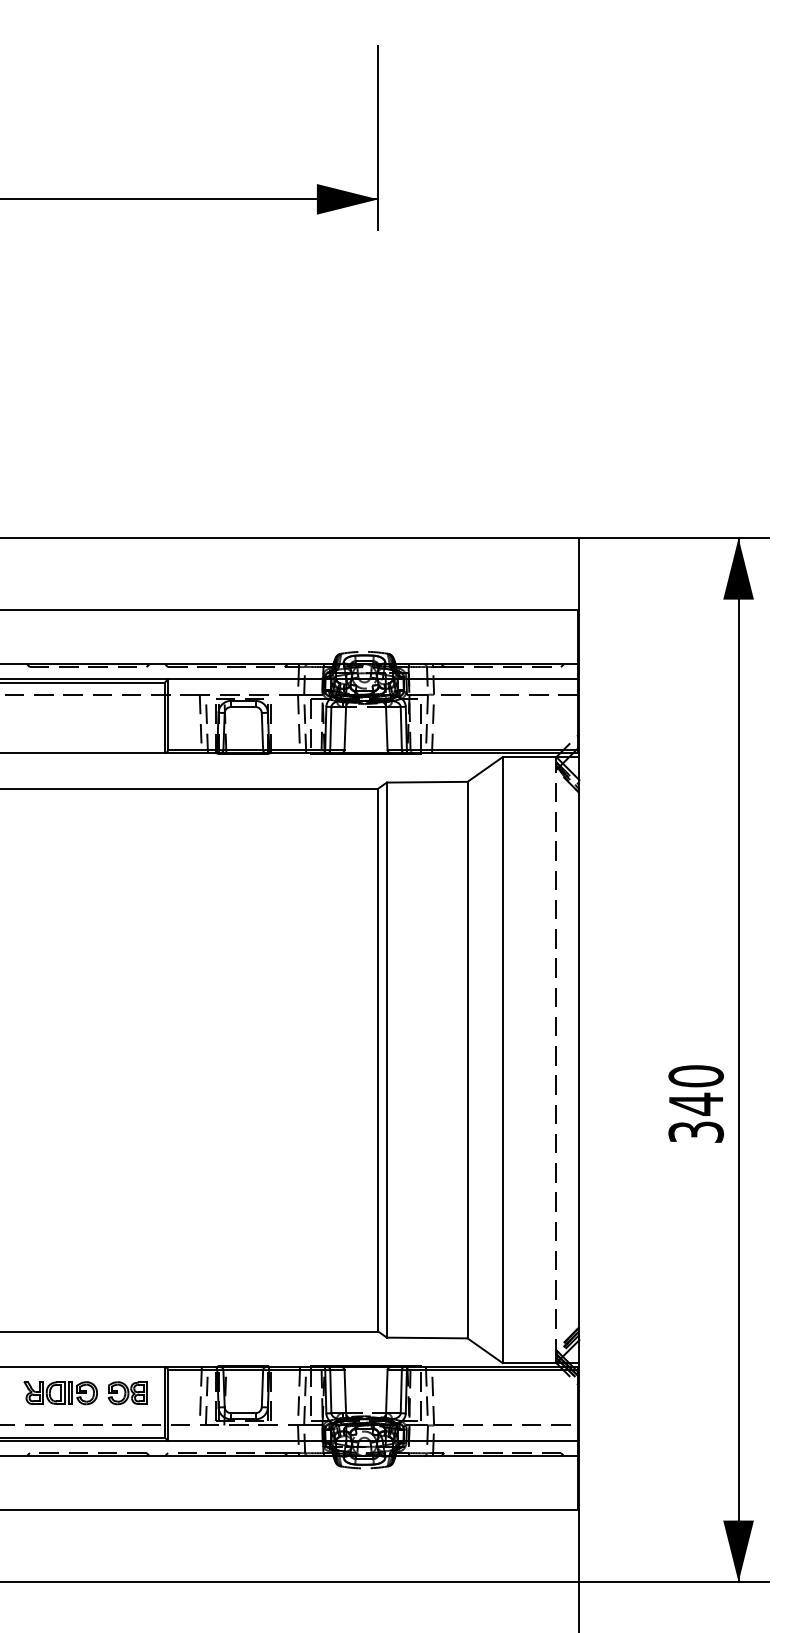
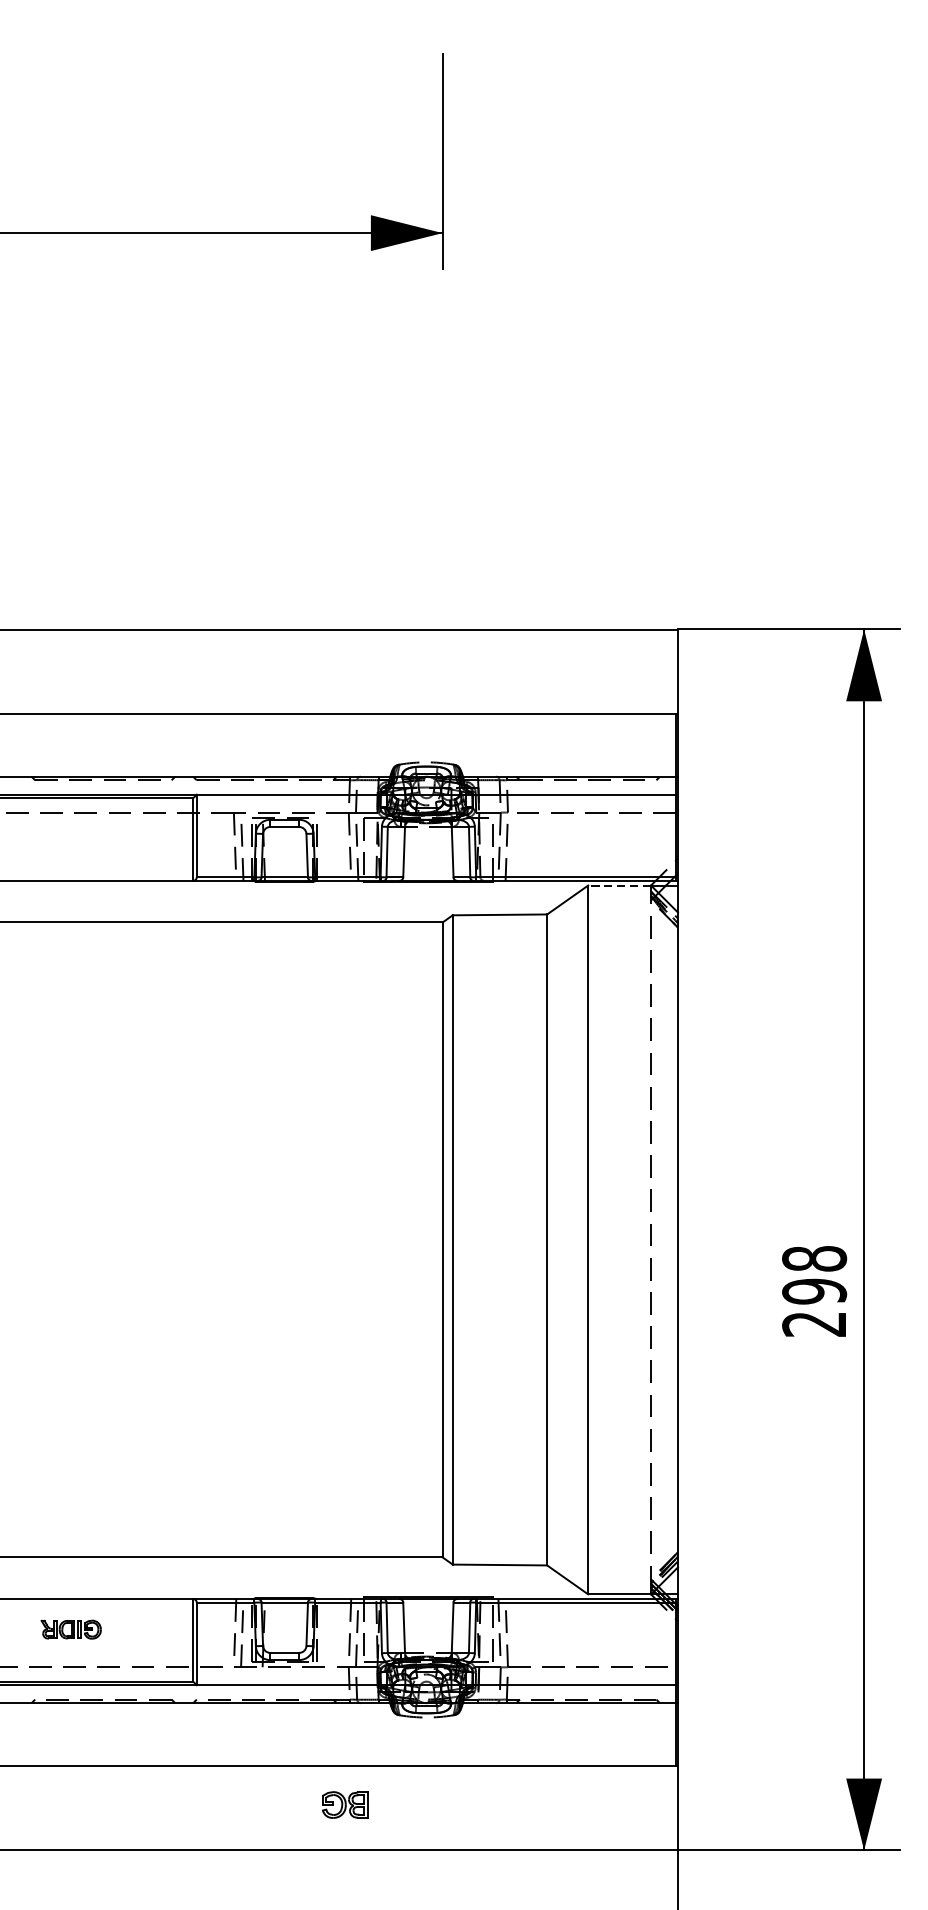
line: (529, 757) -> (619, 885), solid -> dashed
text: (695, 1103) -> (813, 1290), 340 -> 298
part: (60, 1393) -> (70, 1629), size x0.7
part: (127, 1393) -> (344, 1805), moved

